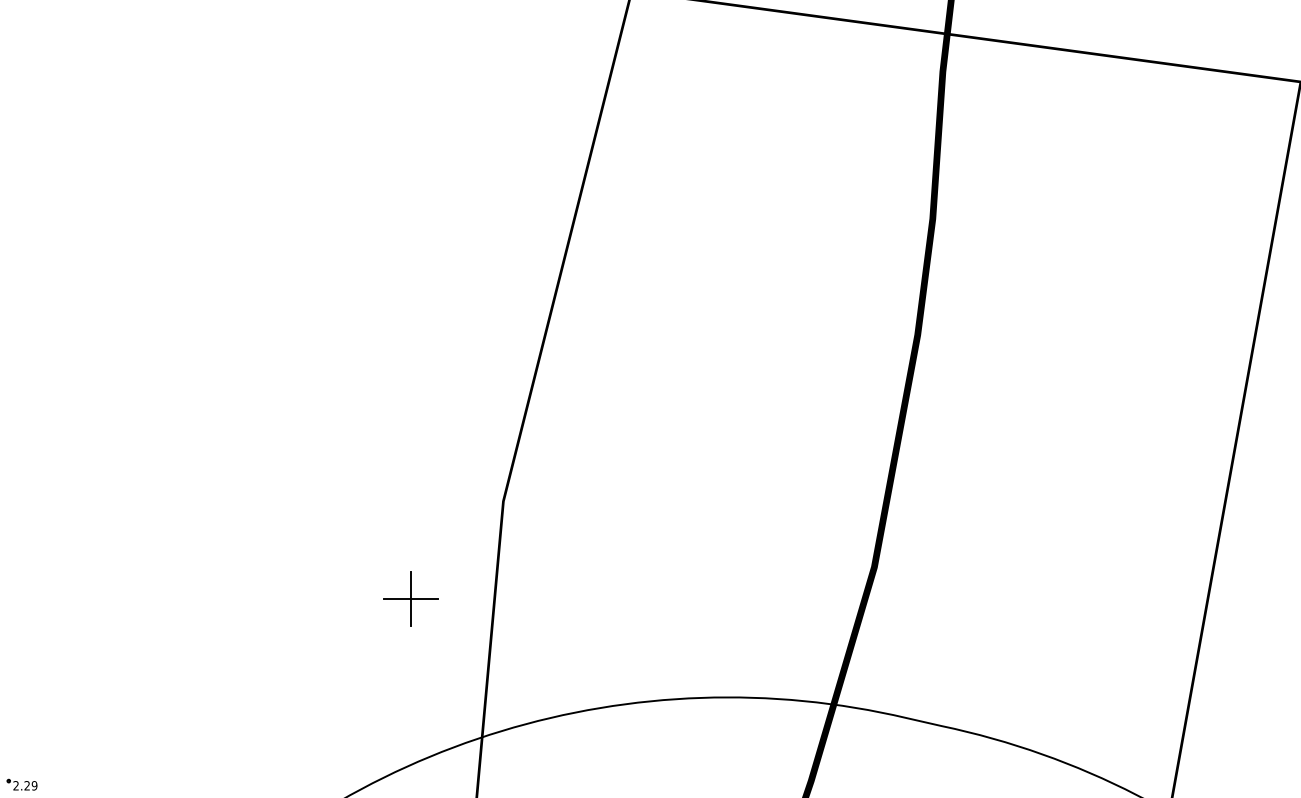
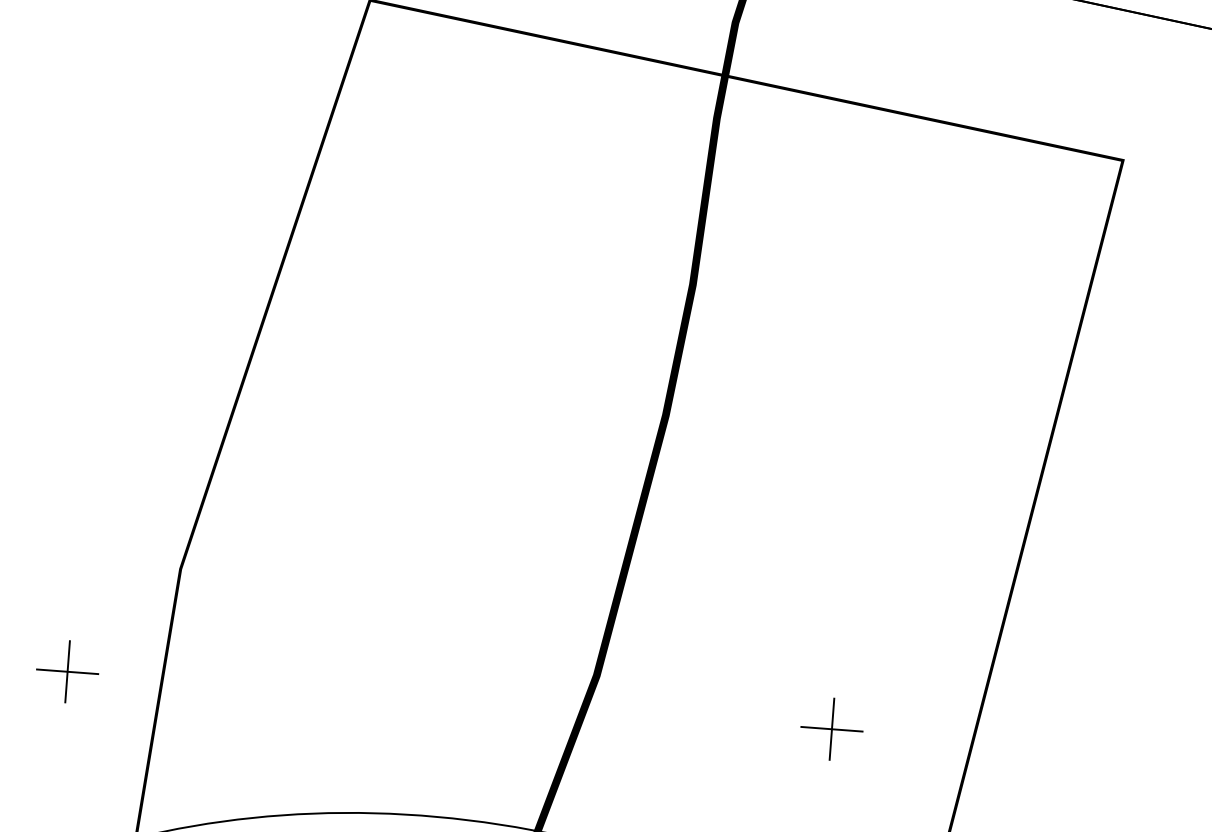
part: (1083, 598) -> (831, 729), added

